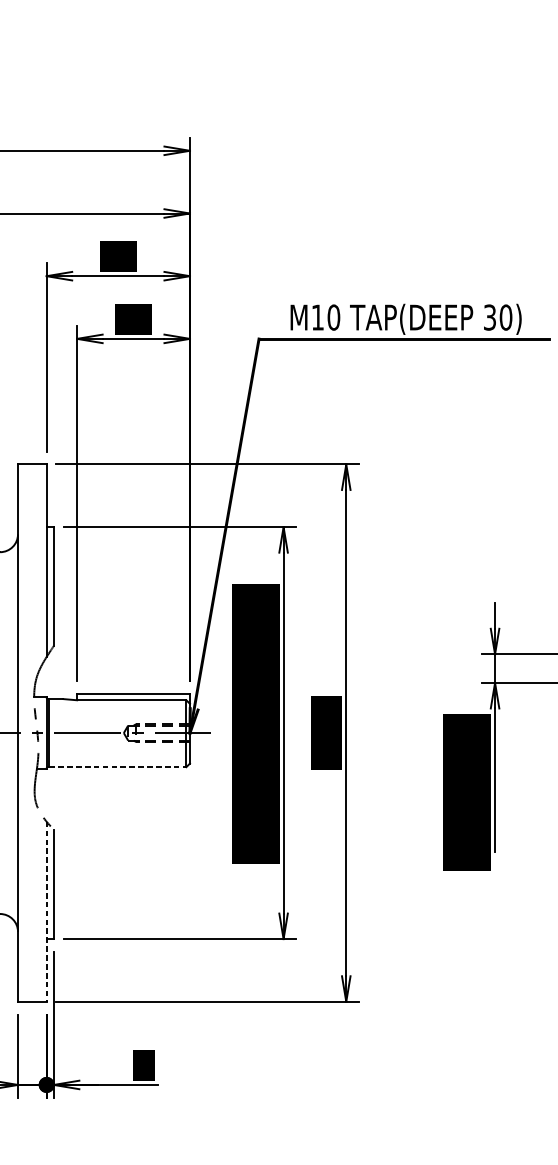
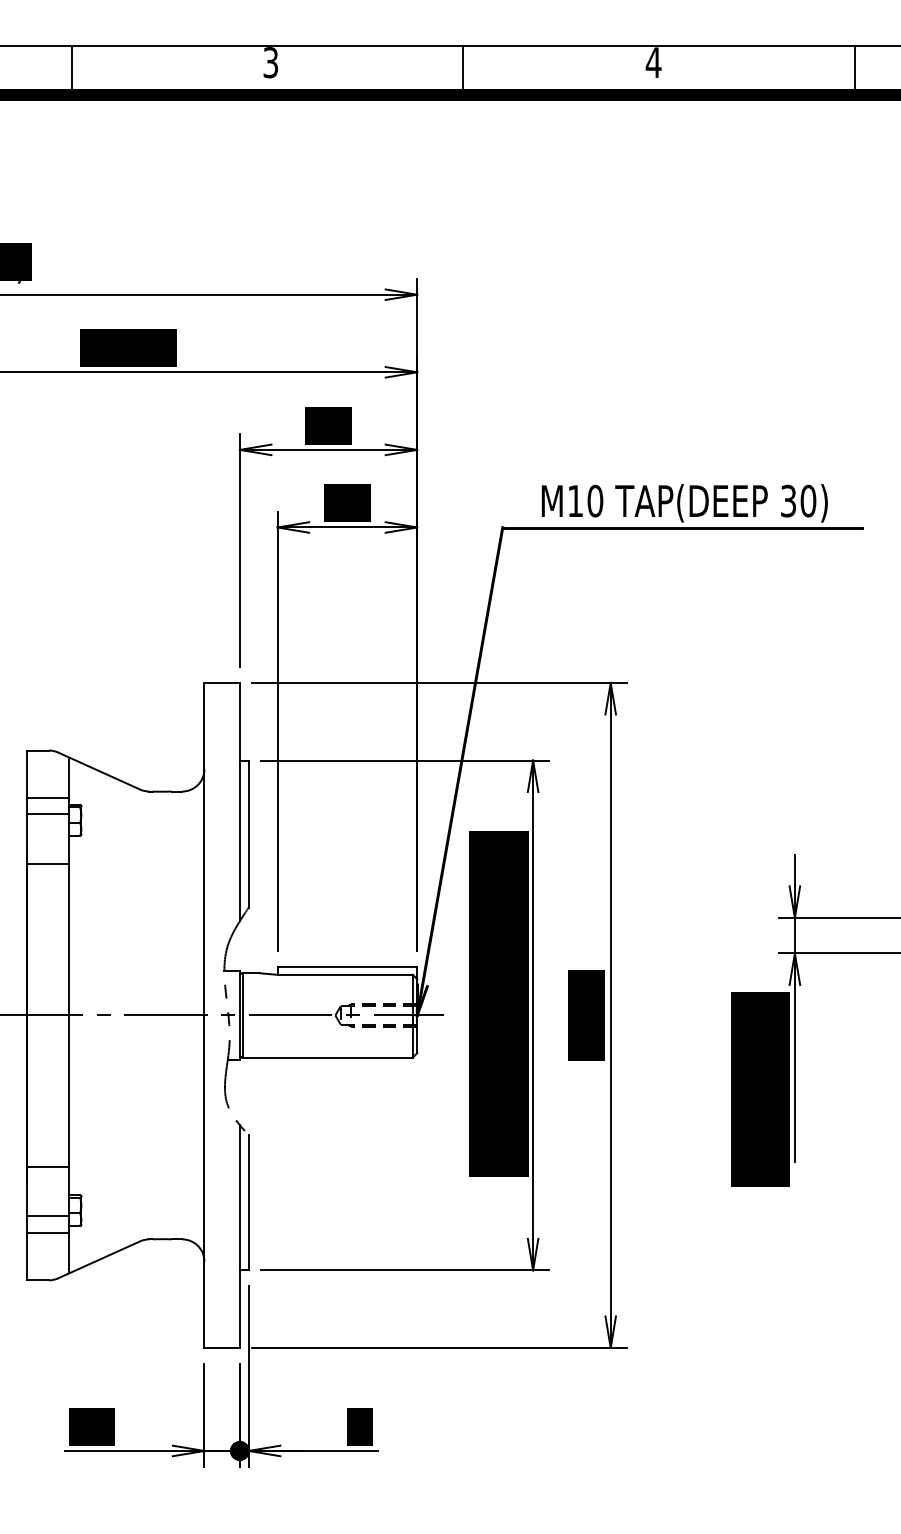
line: (118, 767) -> (328, 1057), dashed -> solid
line: (46, 912) -> (239, 1237), dashed -> solid

